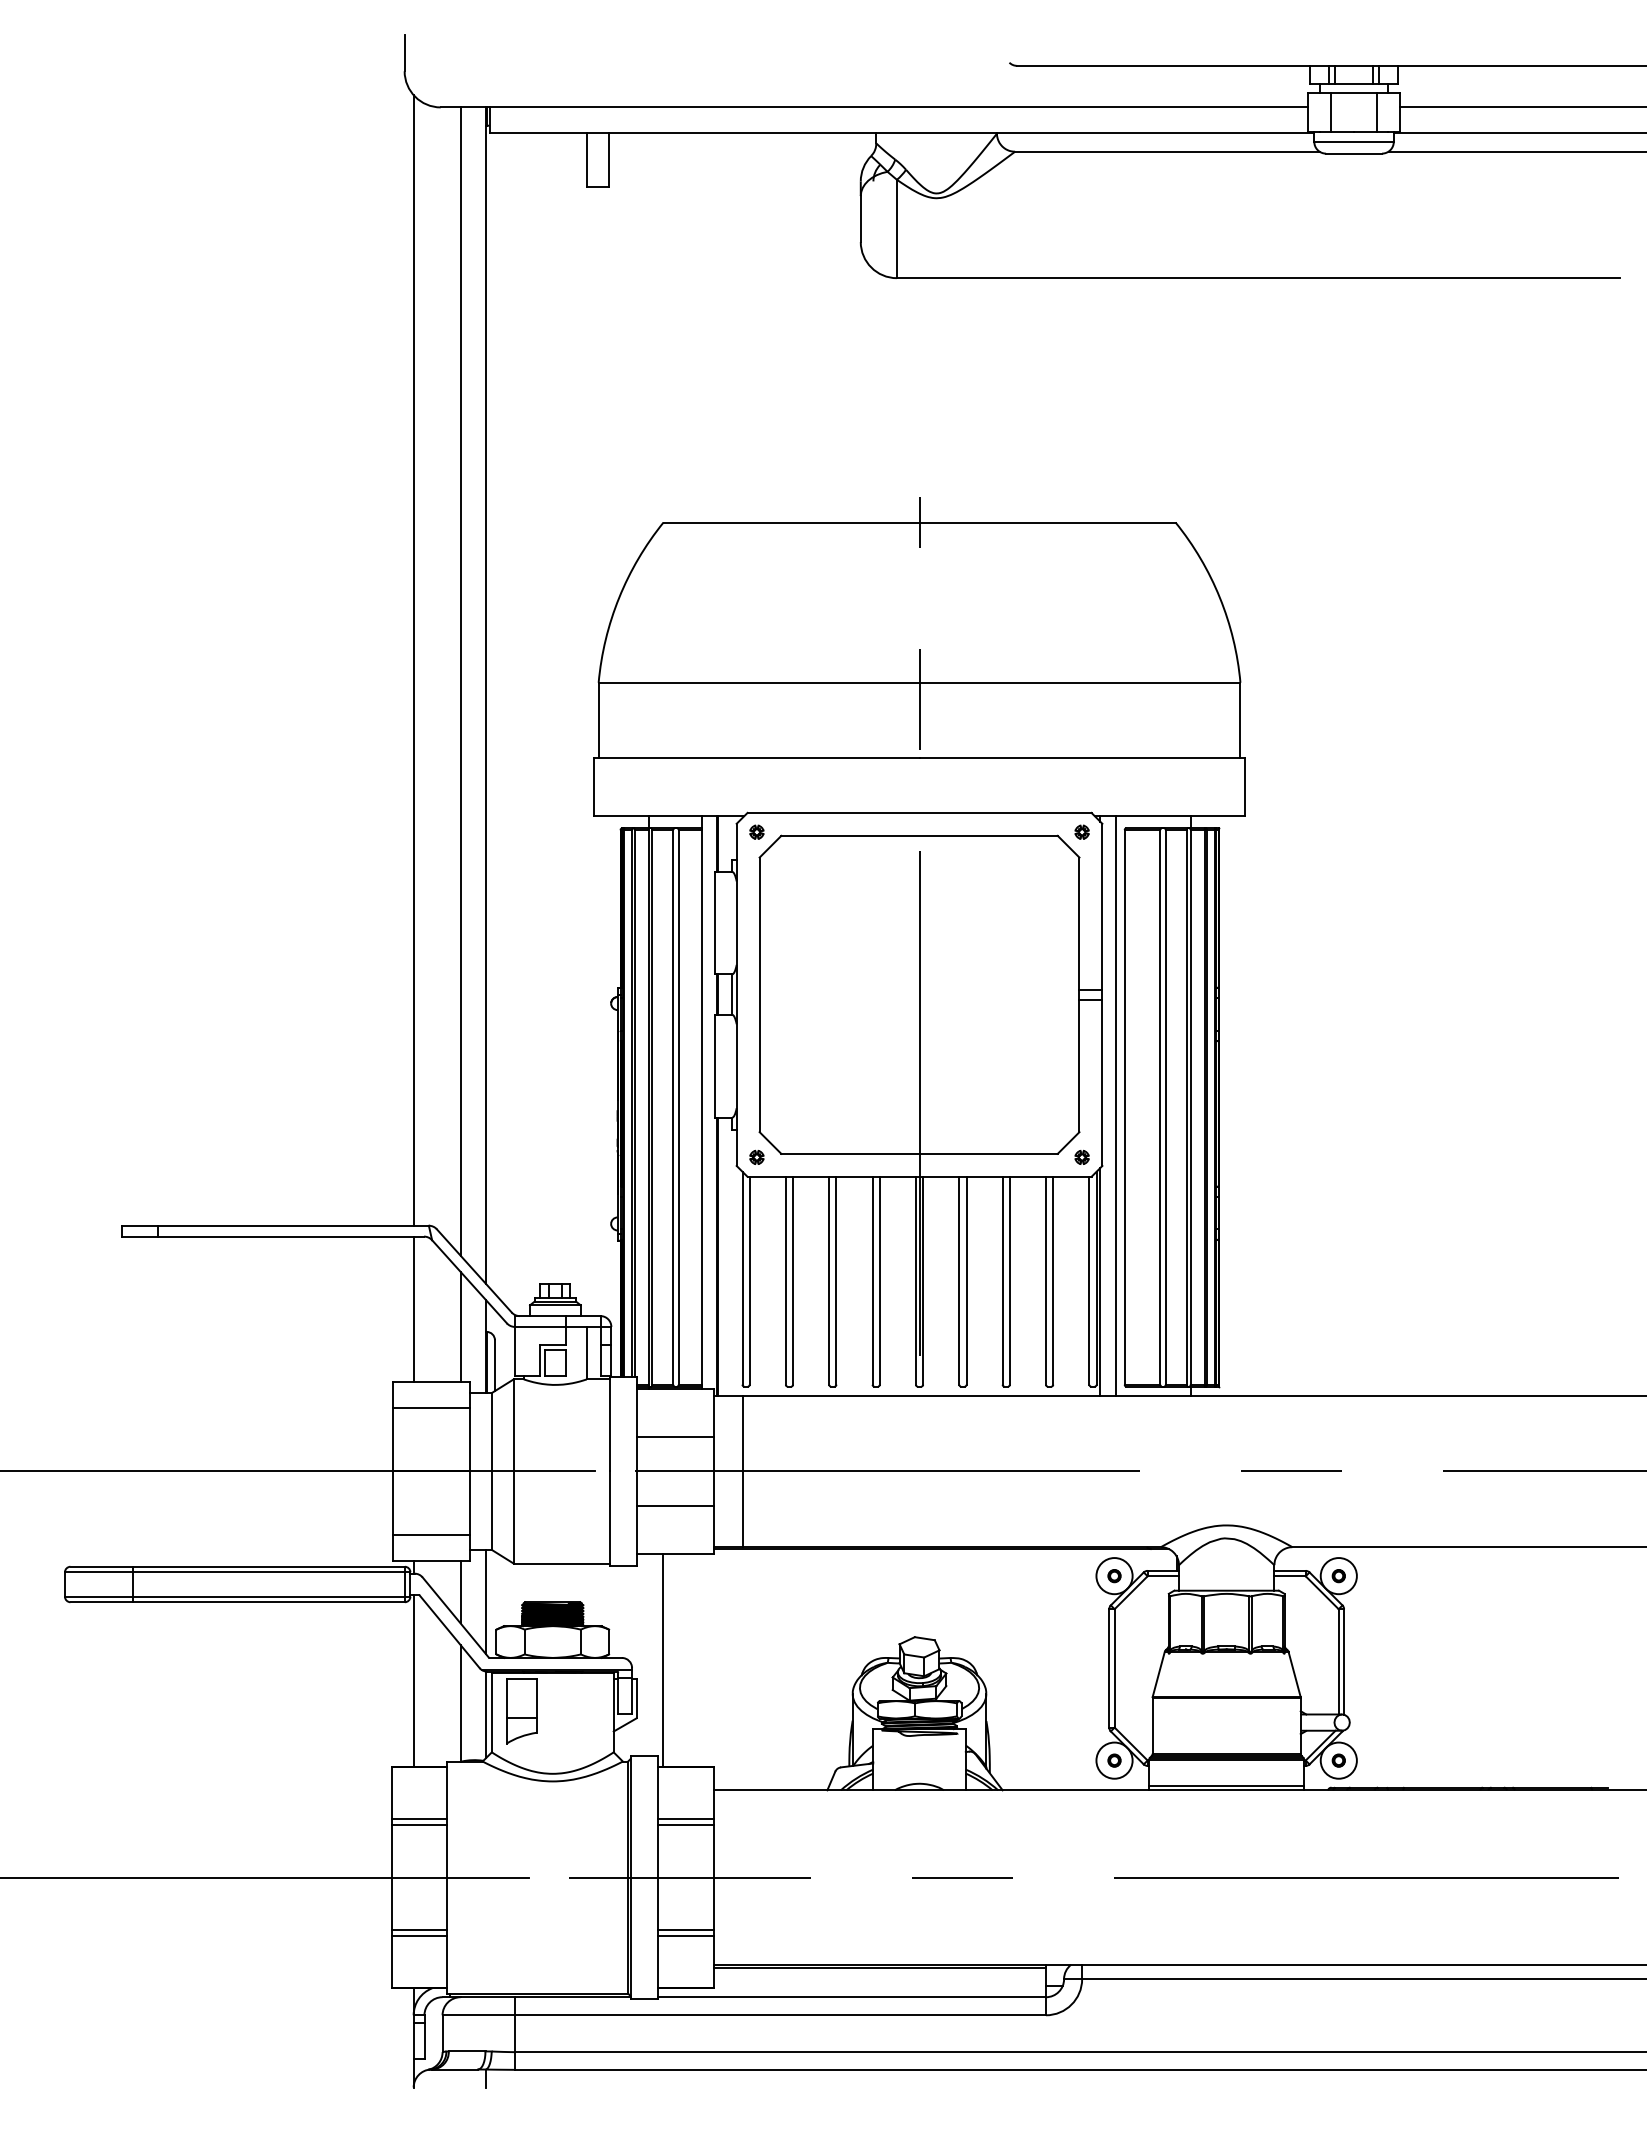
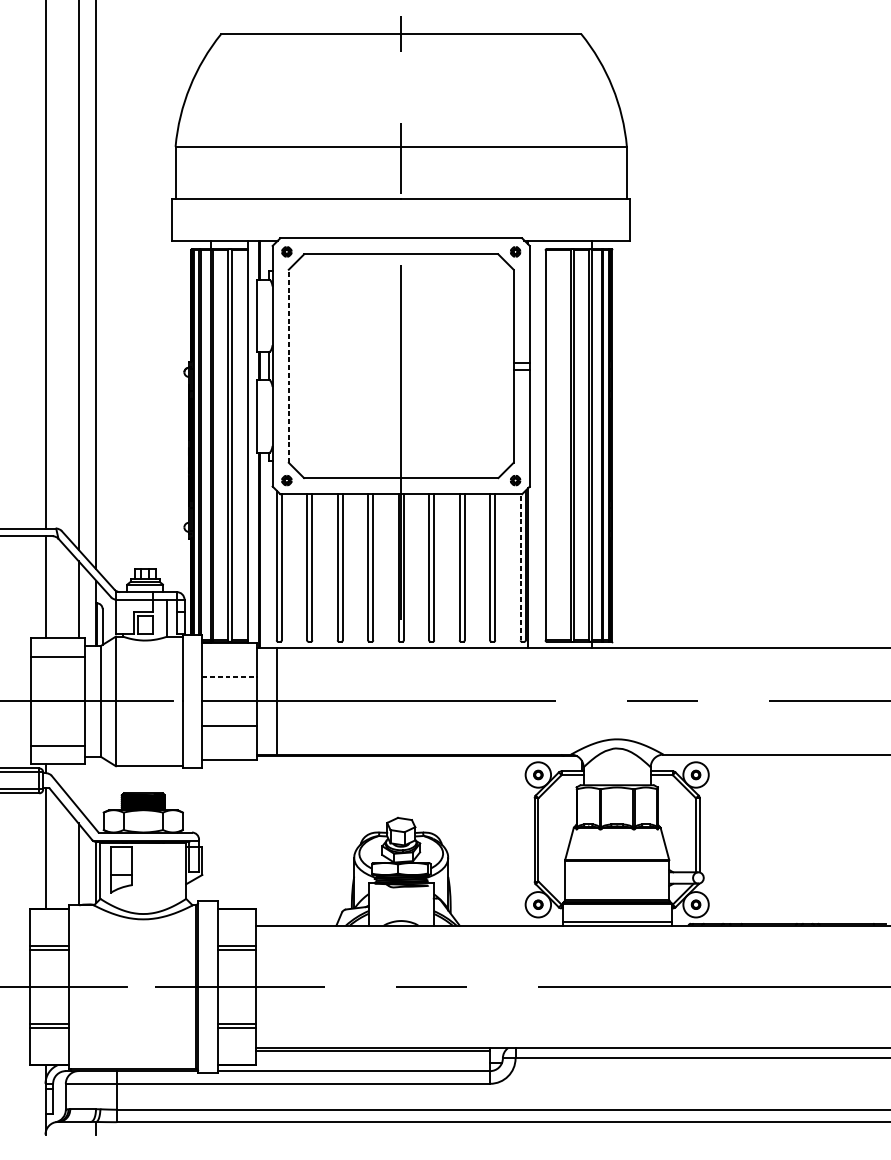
line: (759, 994) -> (288, 366), solid -> dashed
line: (1116, 1105) -> (539, 444), removed
line: (1089, 1280) -> (520, 567), solid -> dashed
line: (675, 1437) -> (229, 677), solid -> dashed
line: (460, 1592) -> (78, 786), removed
line: (485, 1602) -> (96, 793), removed
line: (662, 1660) -> (220, 834), removed

